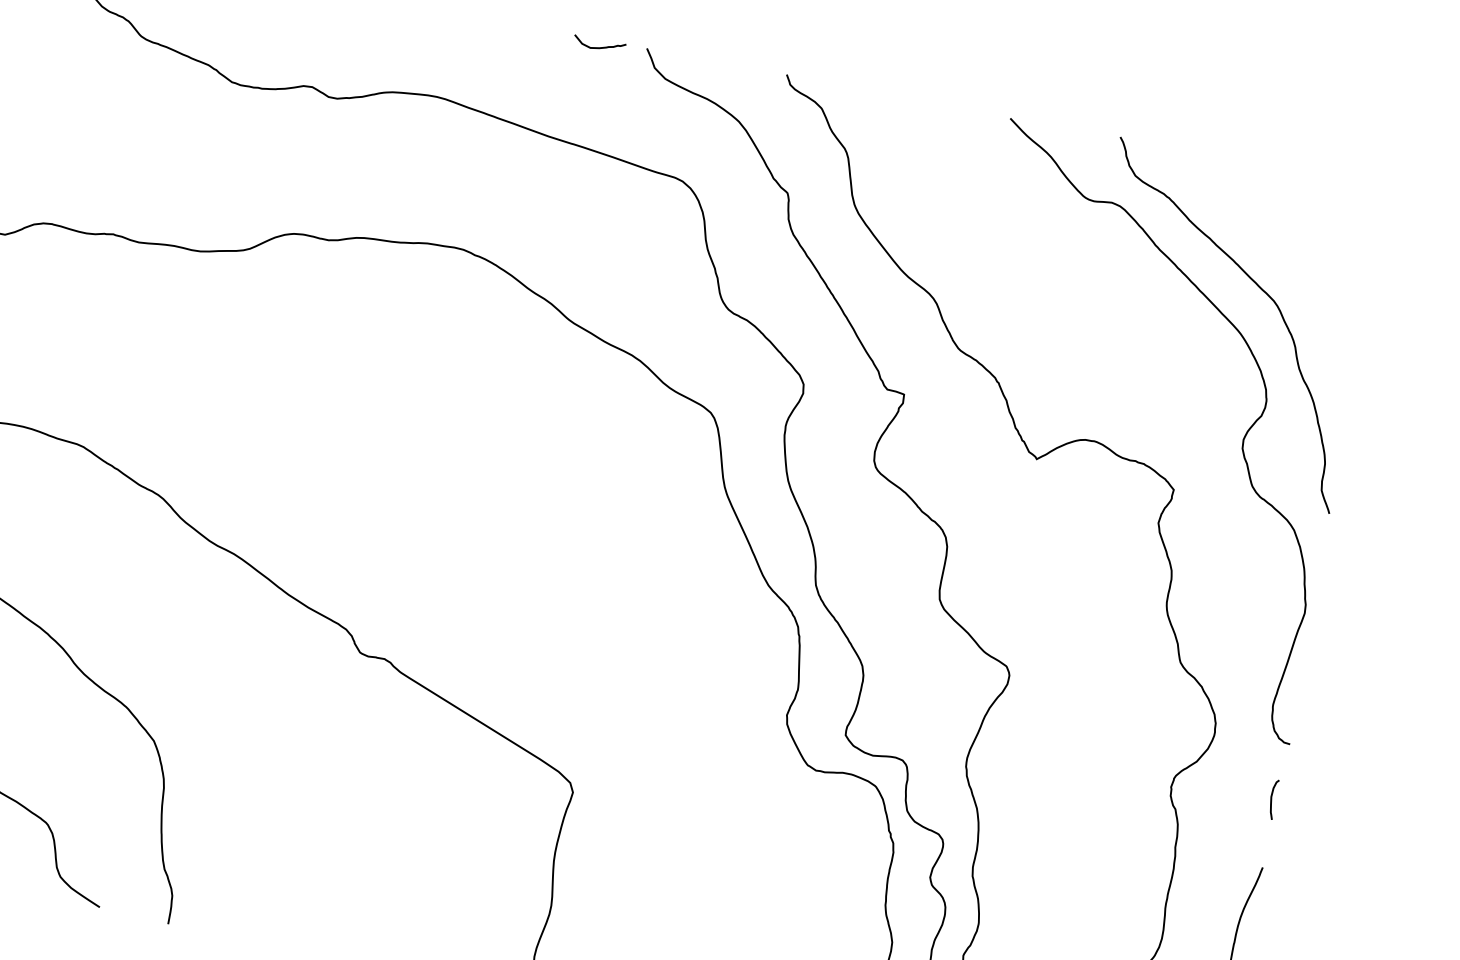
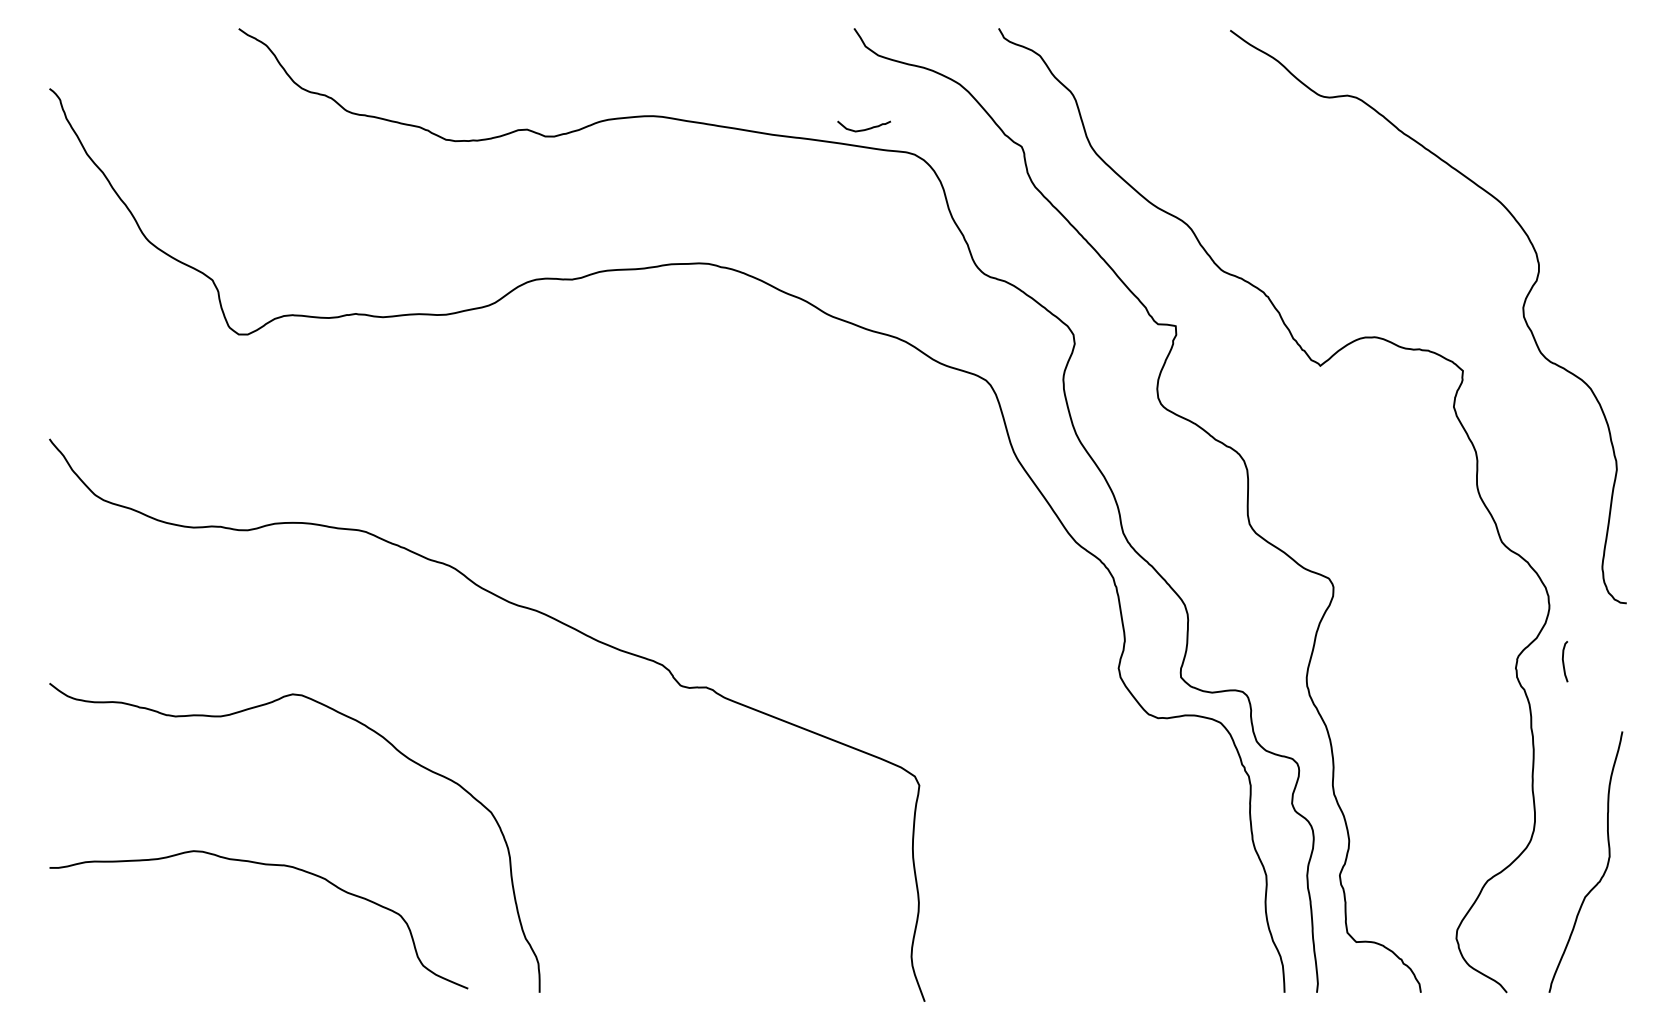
curve: (600, 46) -> (865, 128), moved
curve: (1259, 288) -> (1510, 153), removed
curve: (1271, 799) -> (1563, 661), moved

